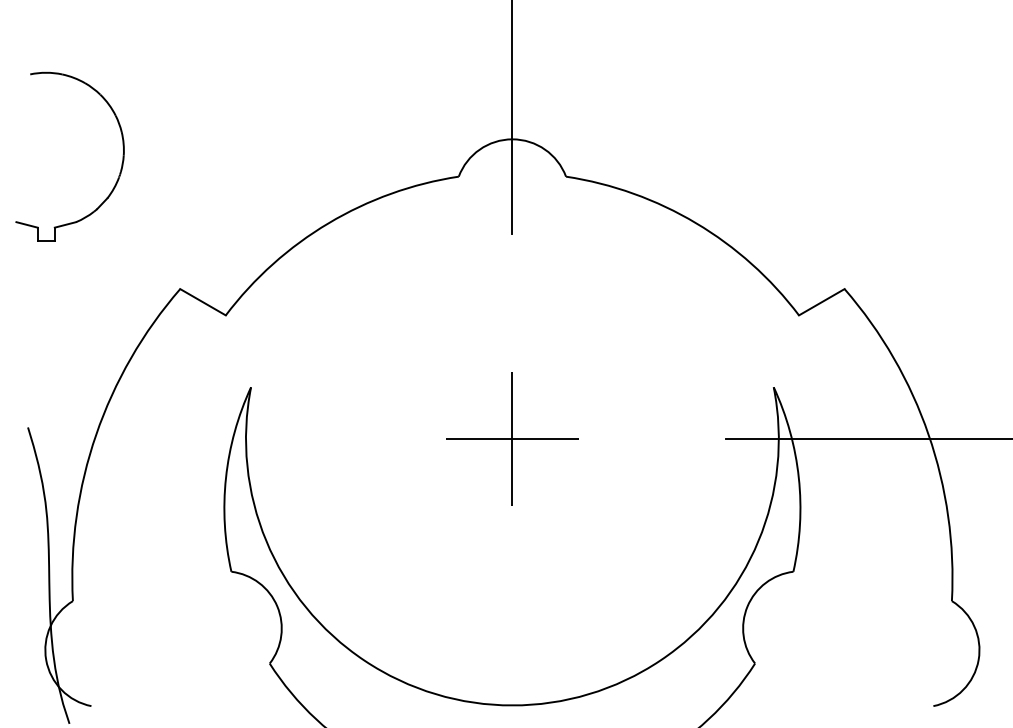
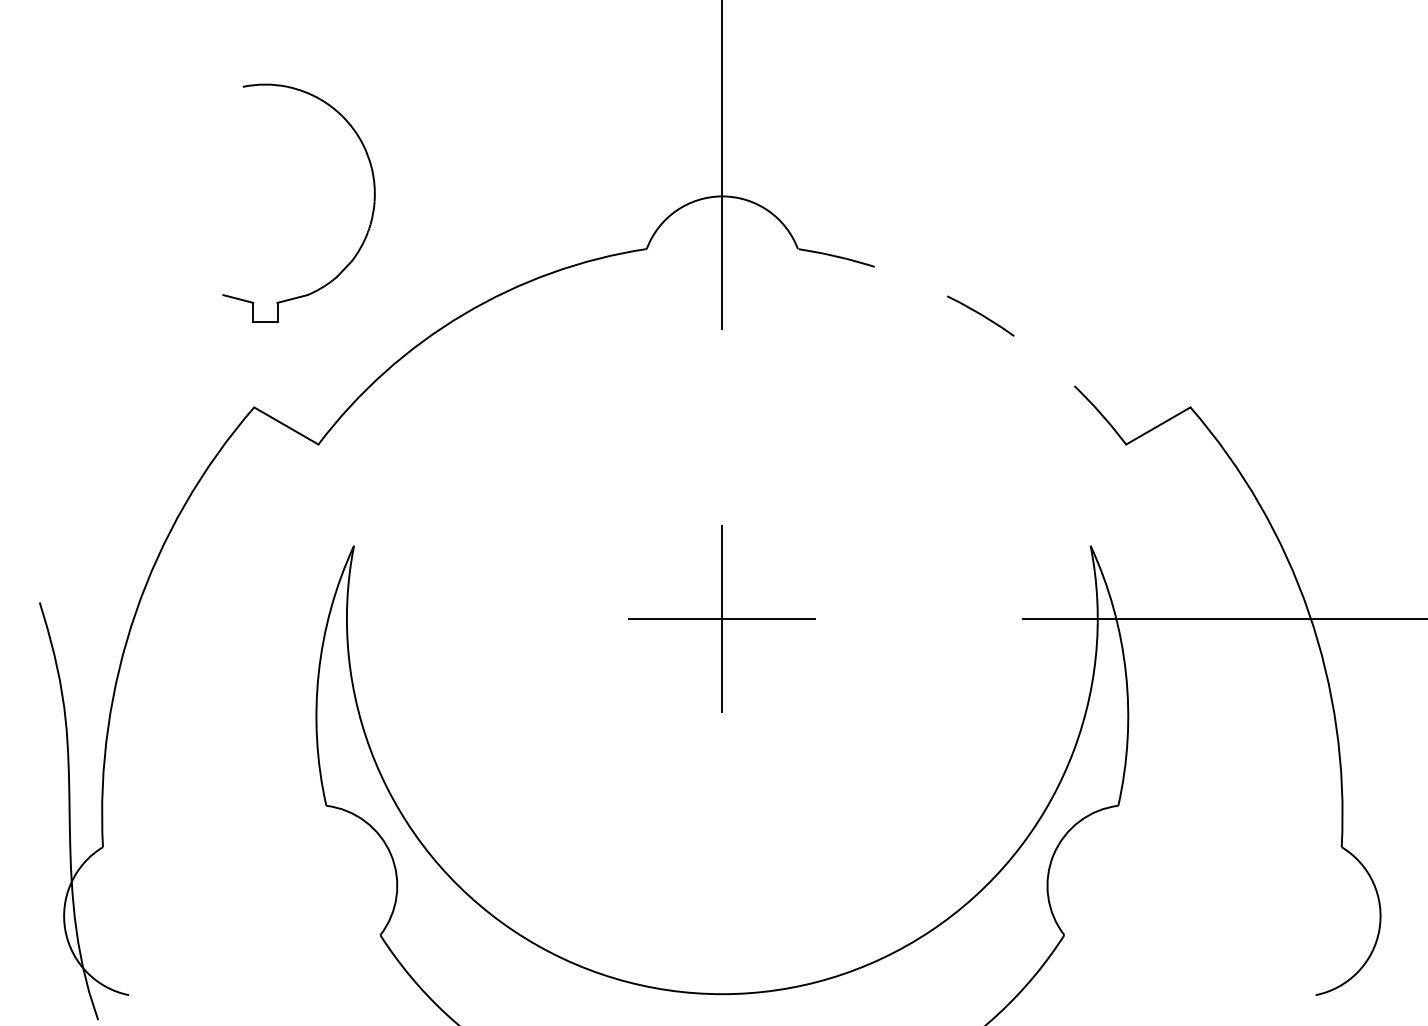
part: (120, 171) -> (369, 223), moved
arc: (696, 223) -> (981, 314), solid -> dashed

